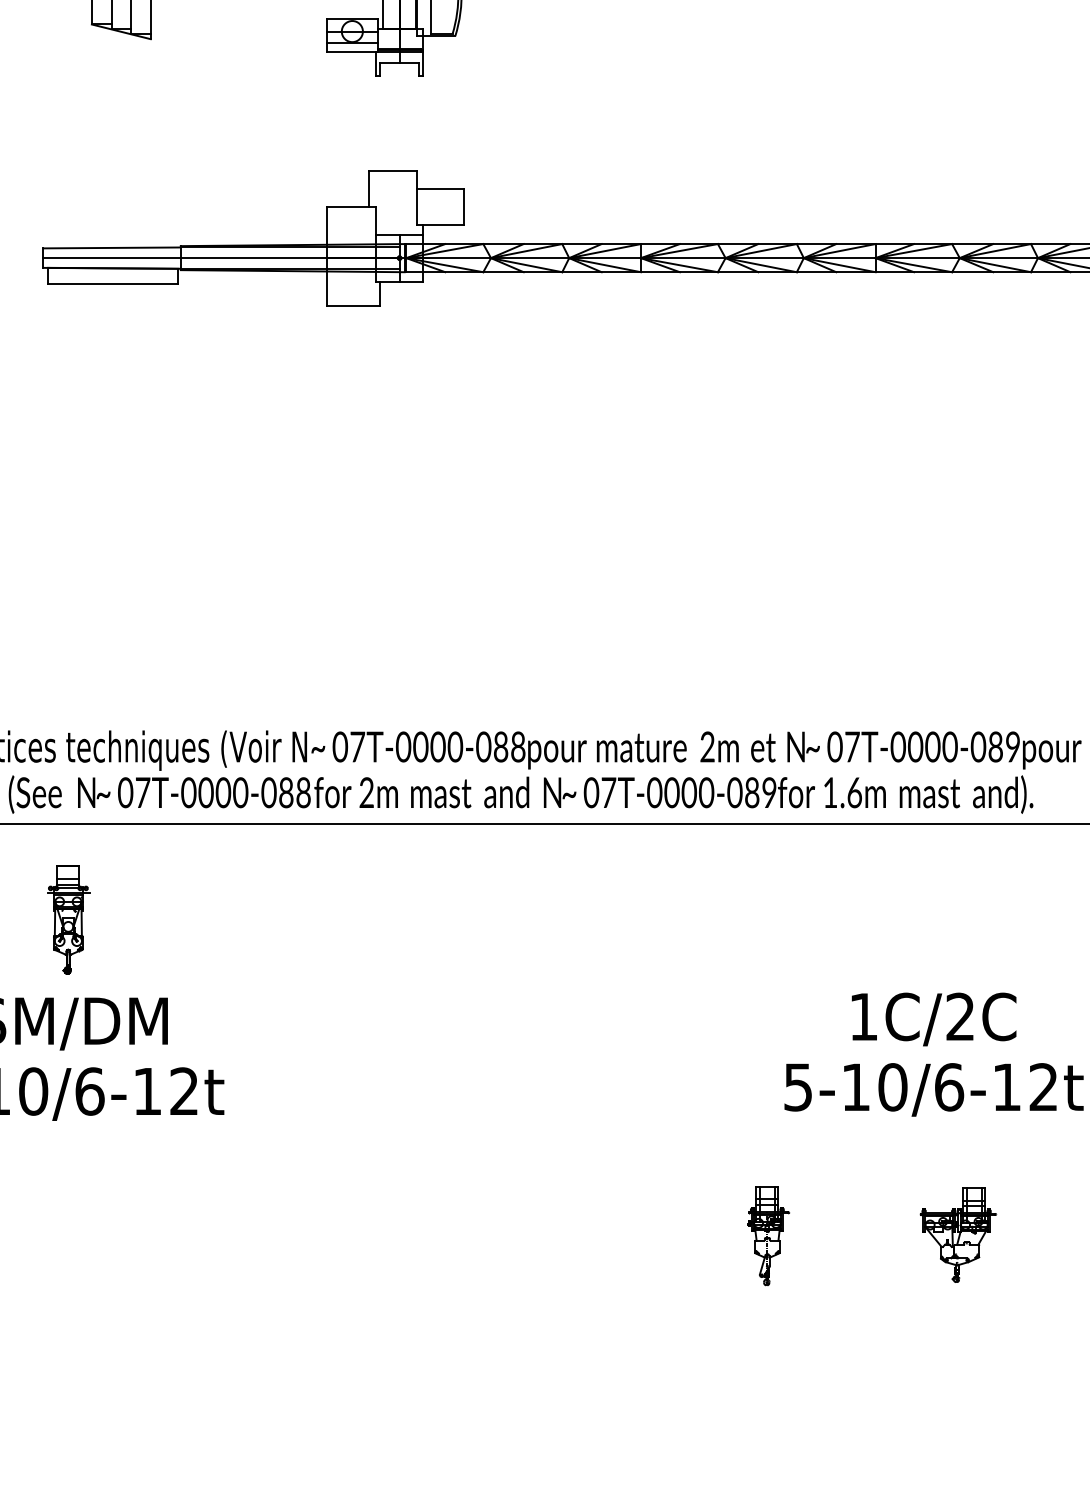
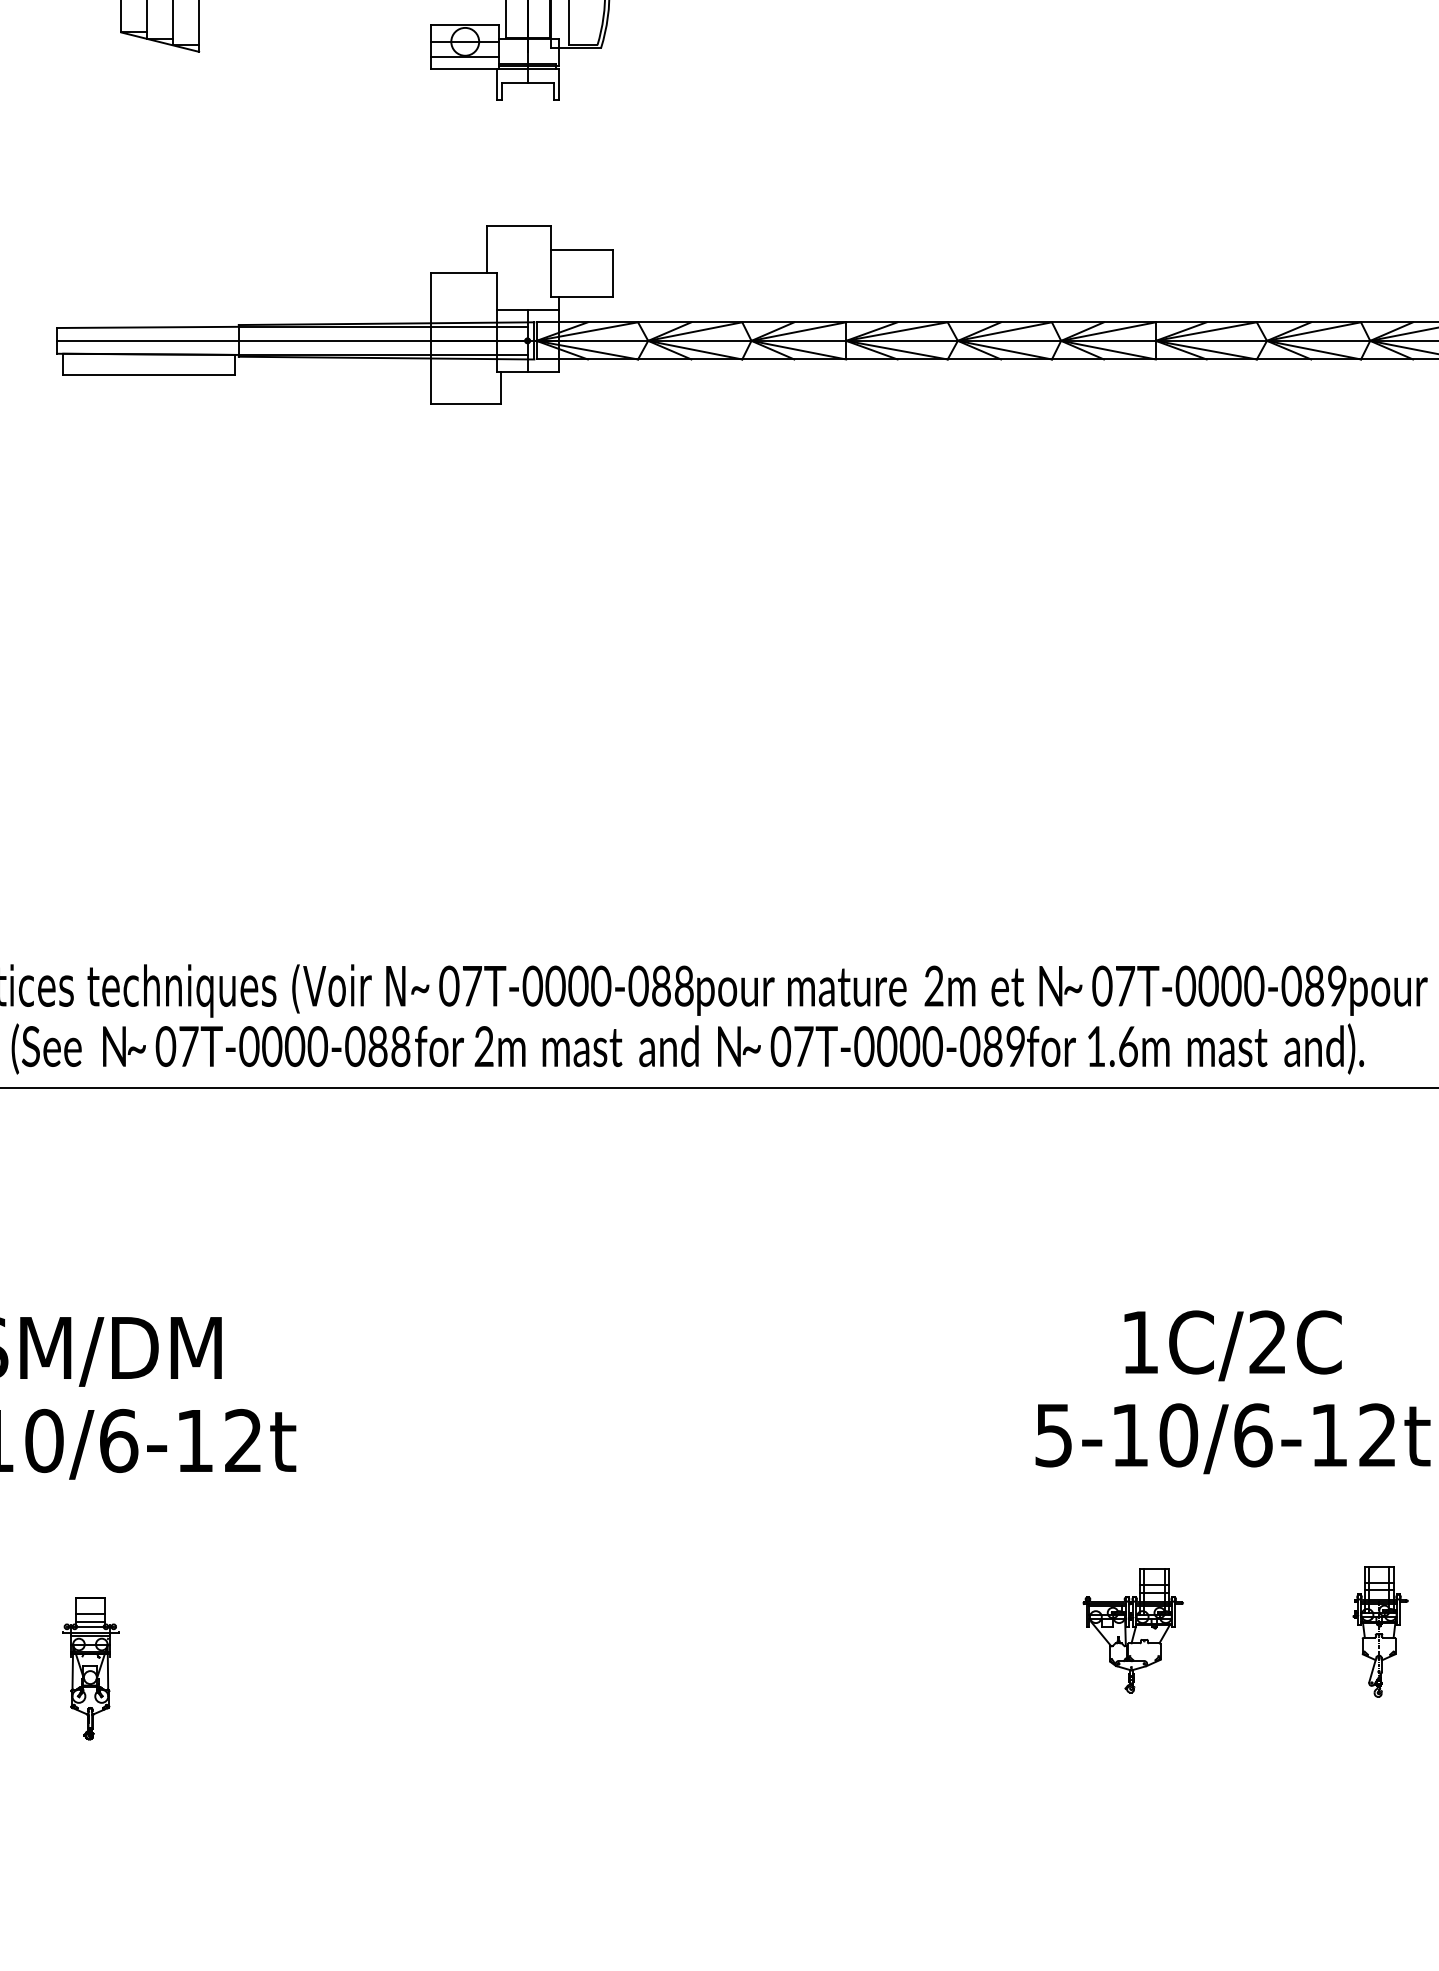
part: (68, 919) -> (90, 1668), moved
part: (768, 1235) -> (1380, 1631), moved
part: (957, 1235) -> (1132, 1630), moved

